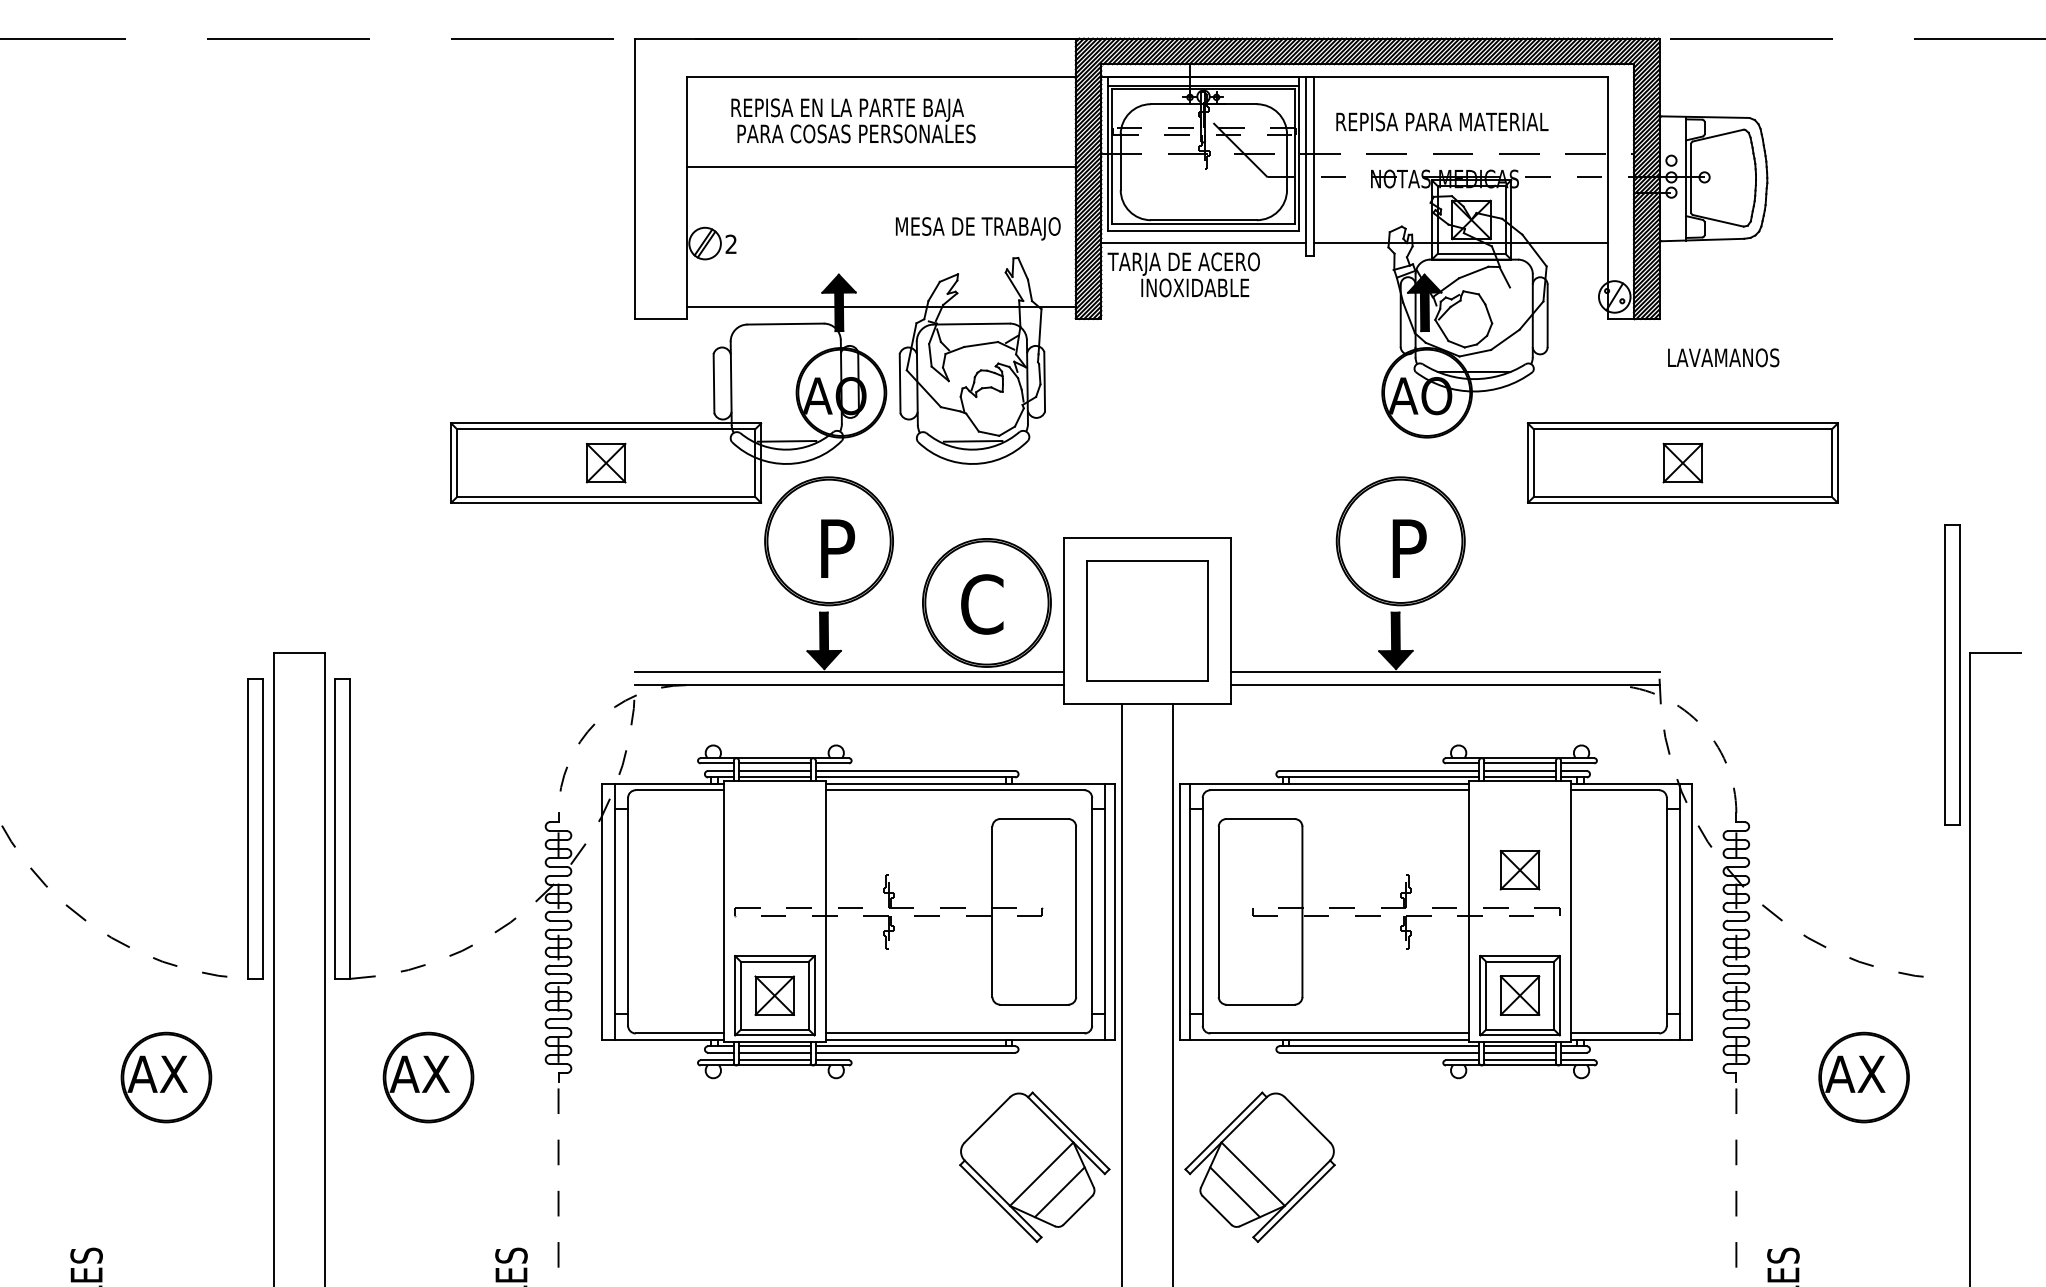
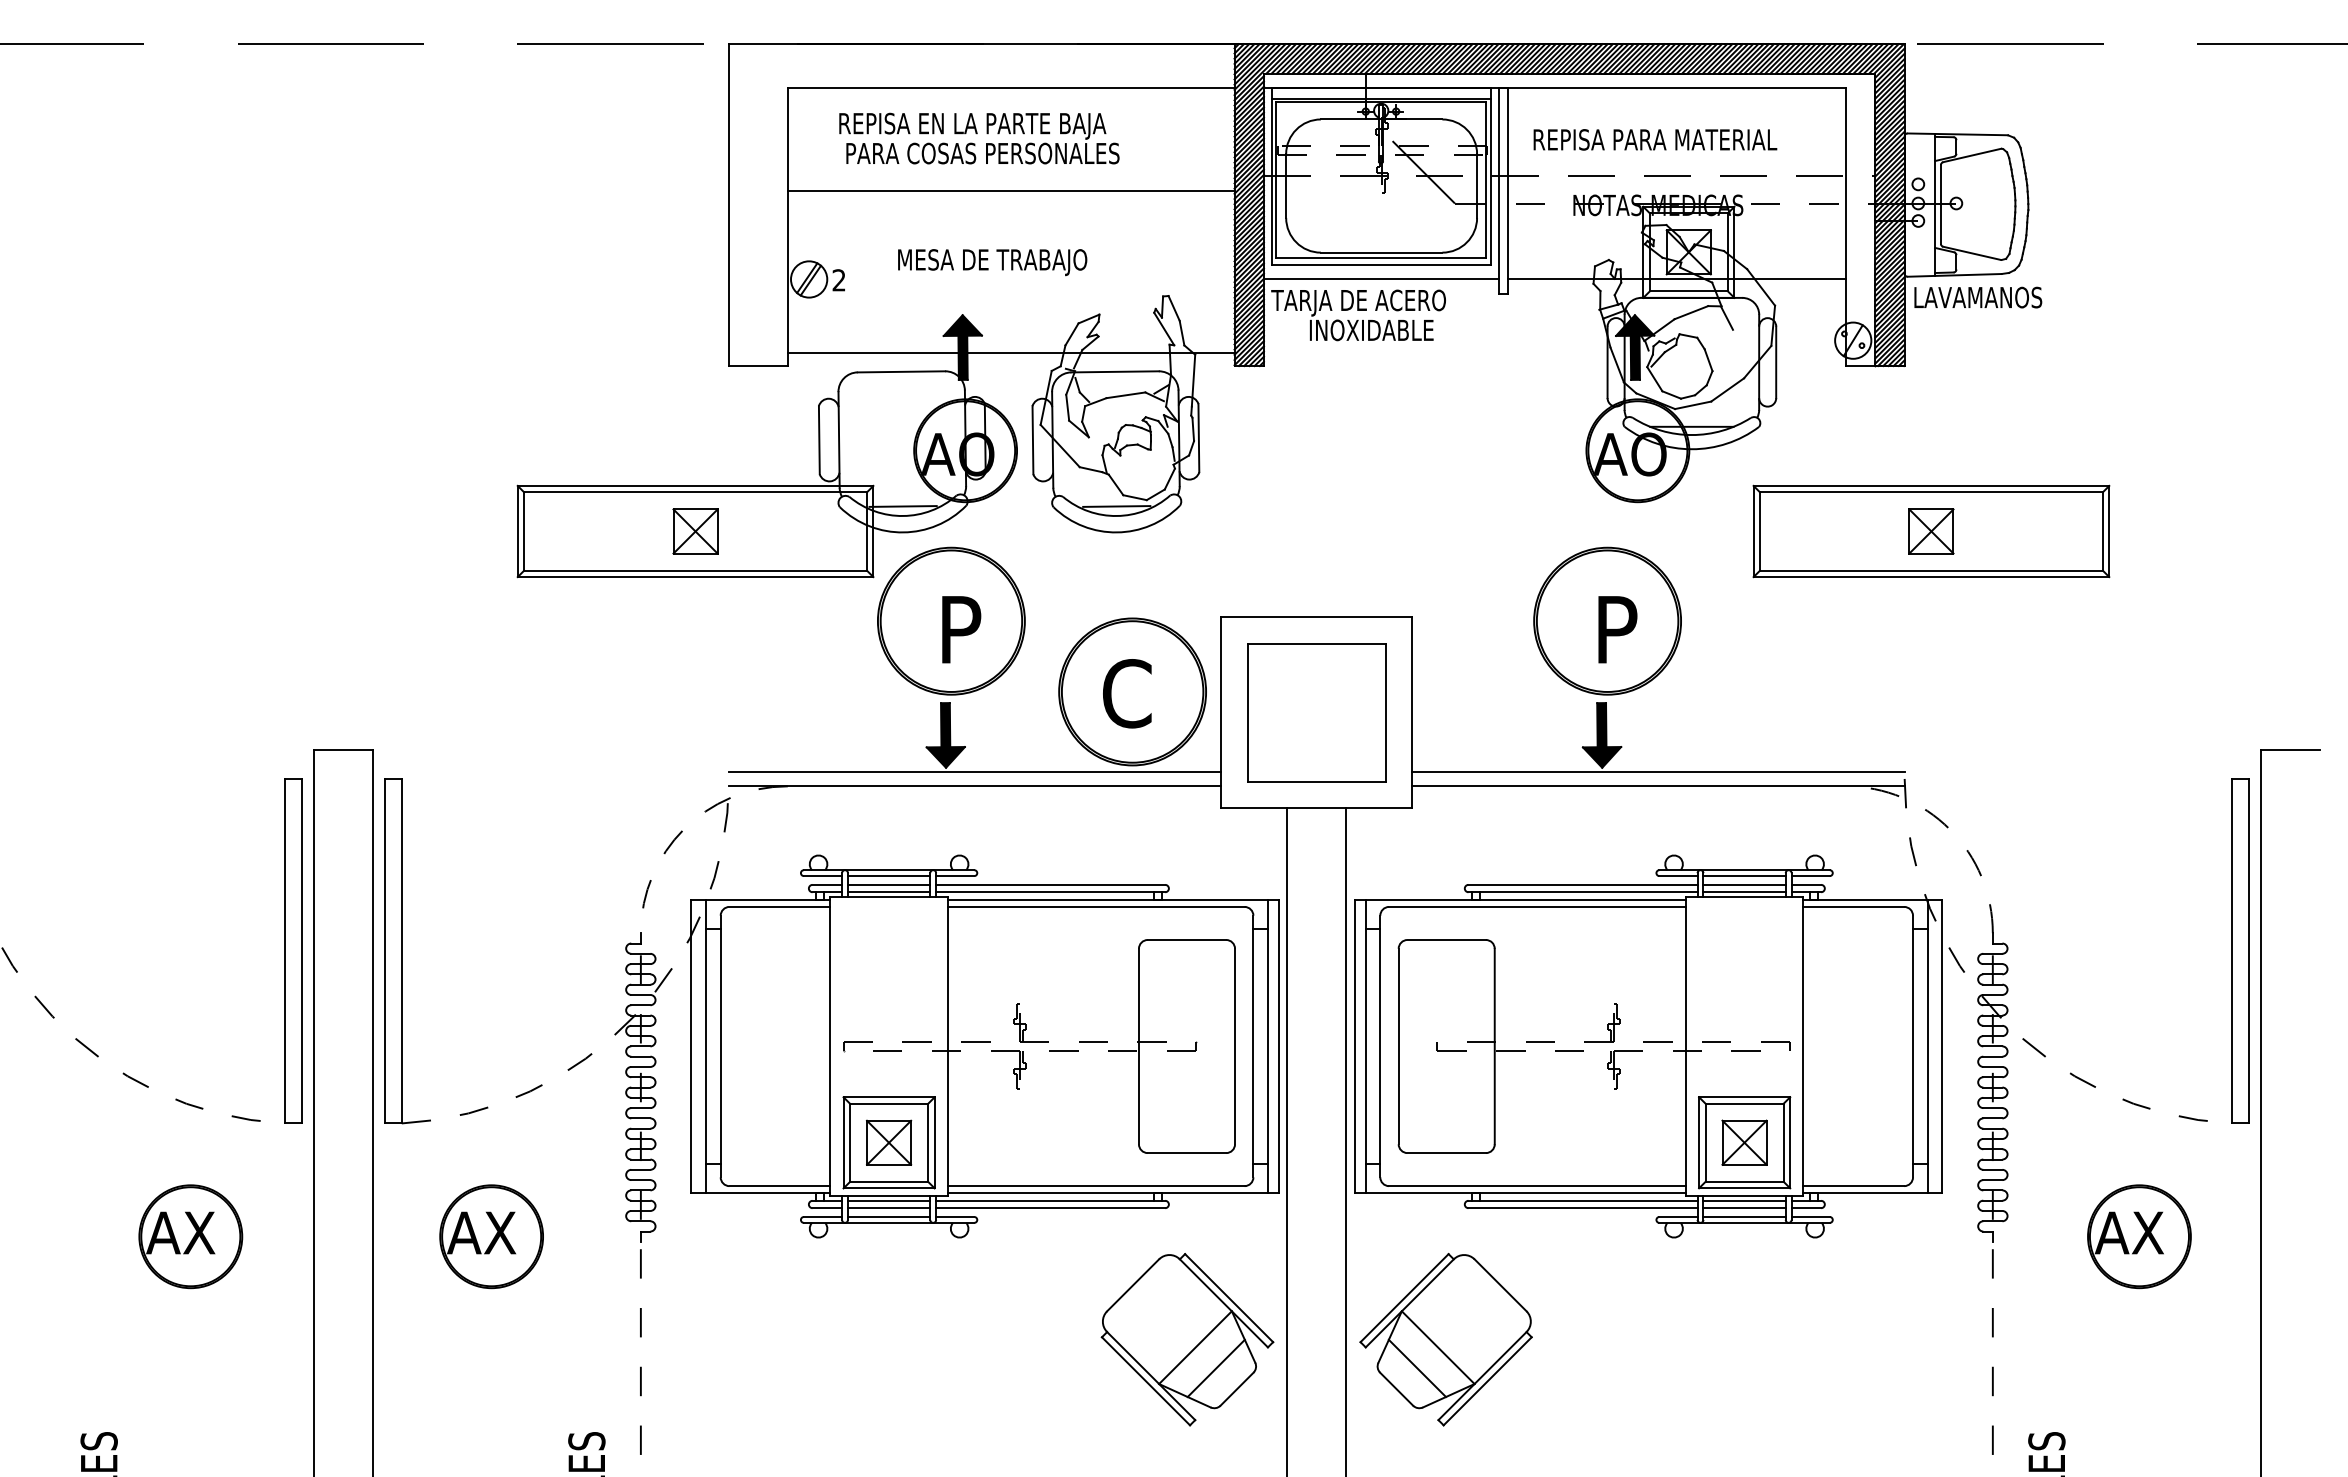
text: (978, 228) -> (992, 262), moved
text: (1723, 357) -> (1978, 297), moved
part: (1952, 673) -> (2240, 950), moved
part: (1520, 870) -> (1744, 998), removed

